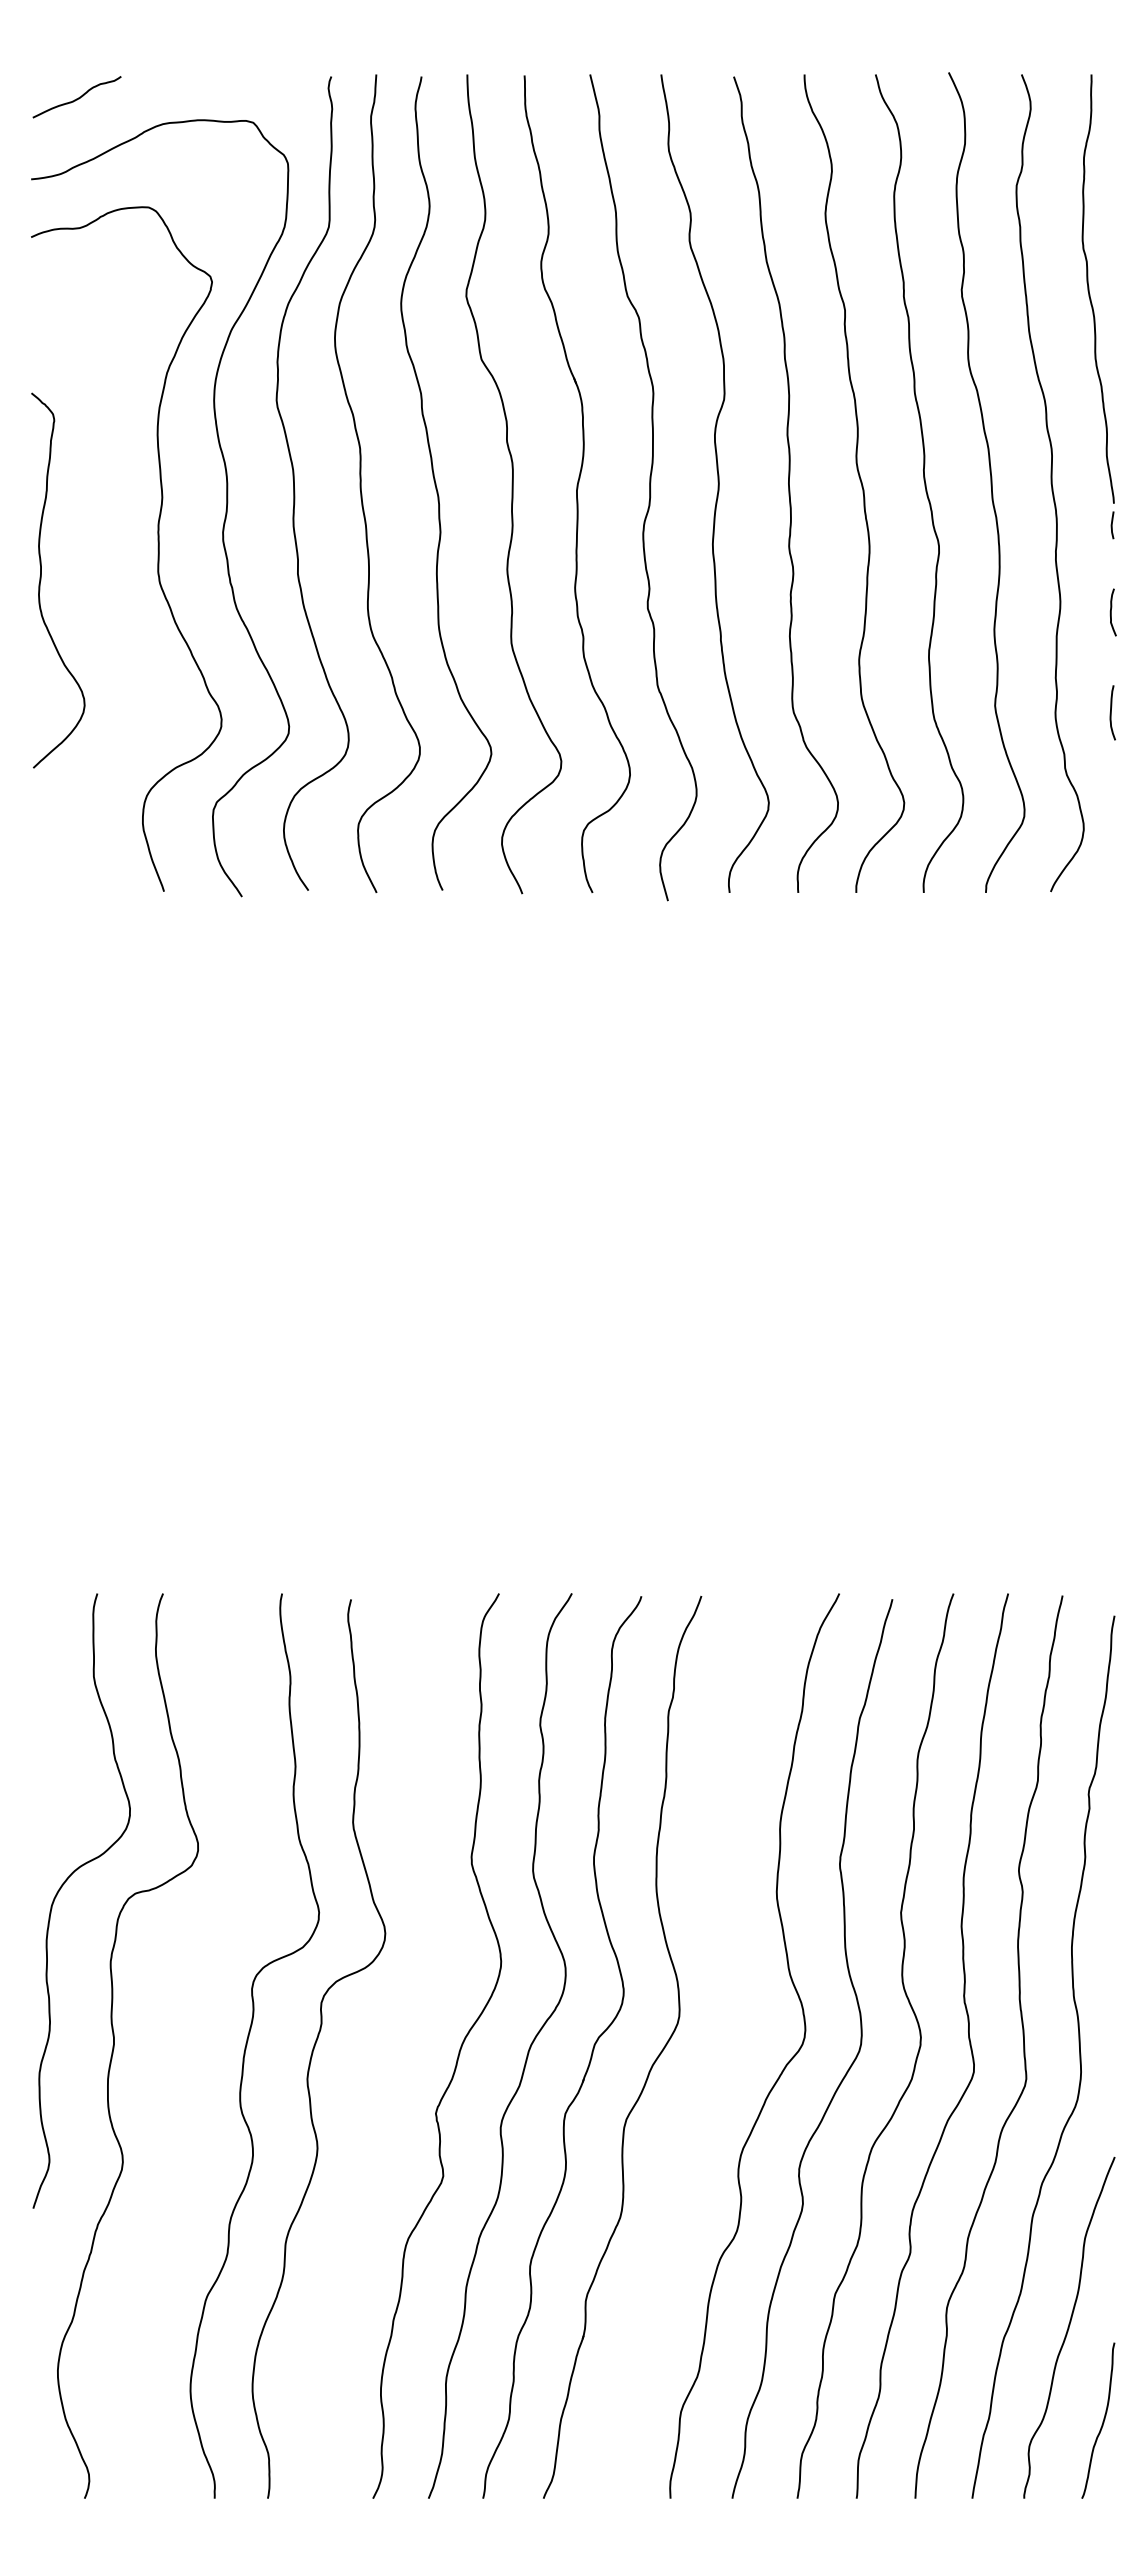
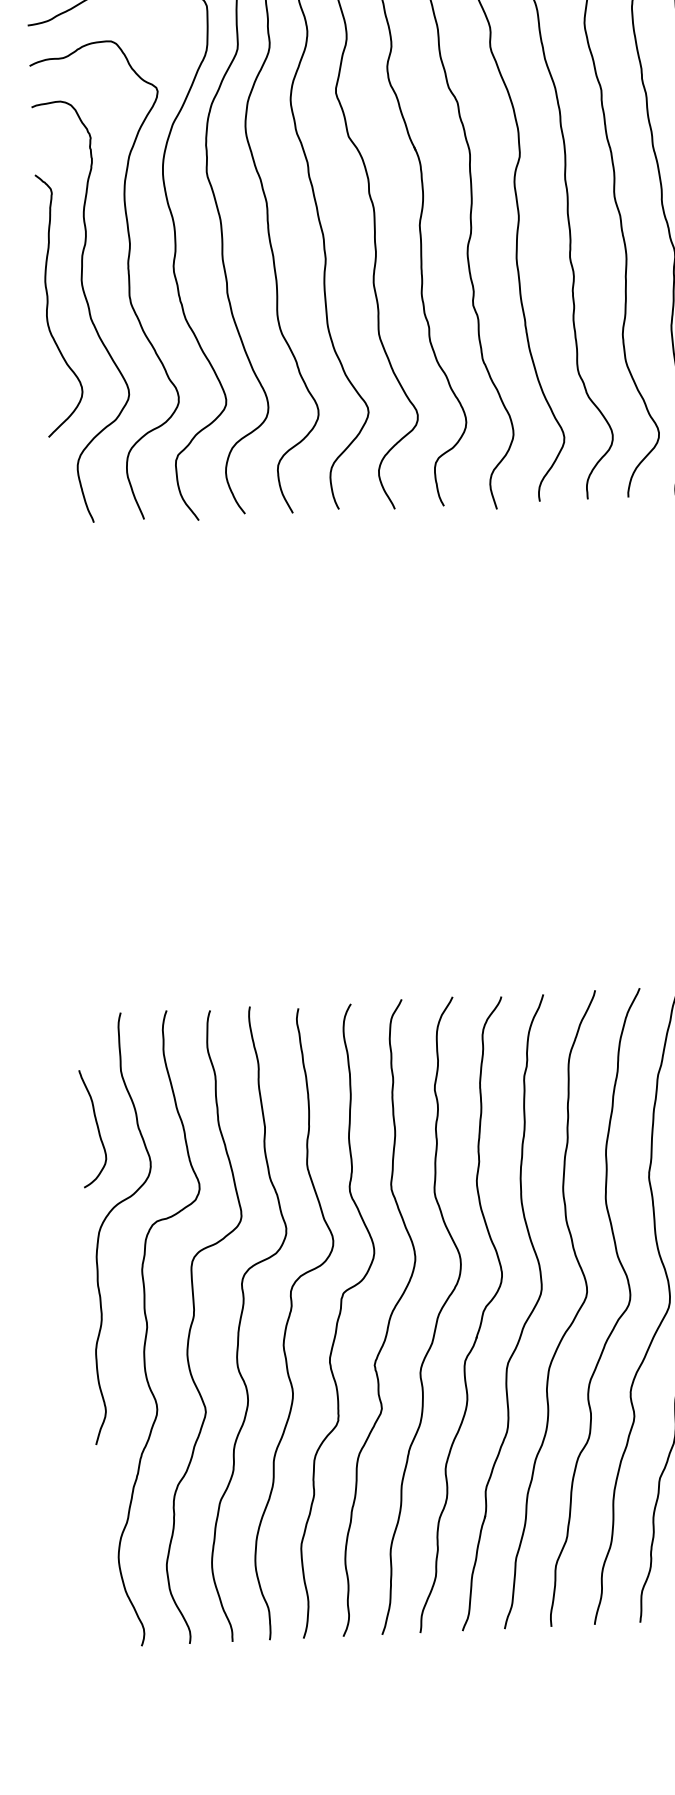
curve: (98, 589) -> (88, 310), added
curve: (56, 1757) -> (97, 1128), added
curve: (178, 2043) -> (192, 1324), added
curve: (384, 2049) -> (336, 1322), added
curve: (720, 2064) -> (572, 1321), added

